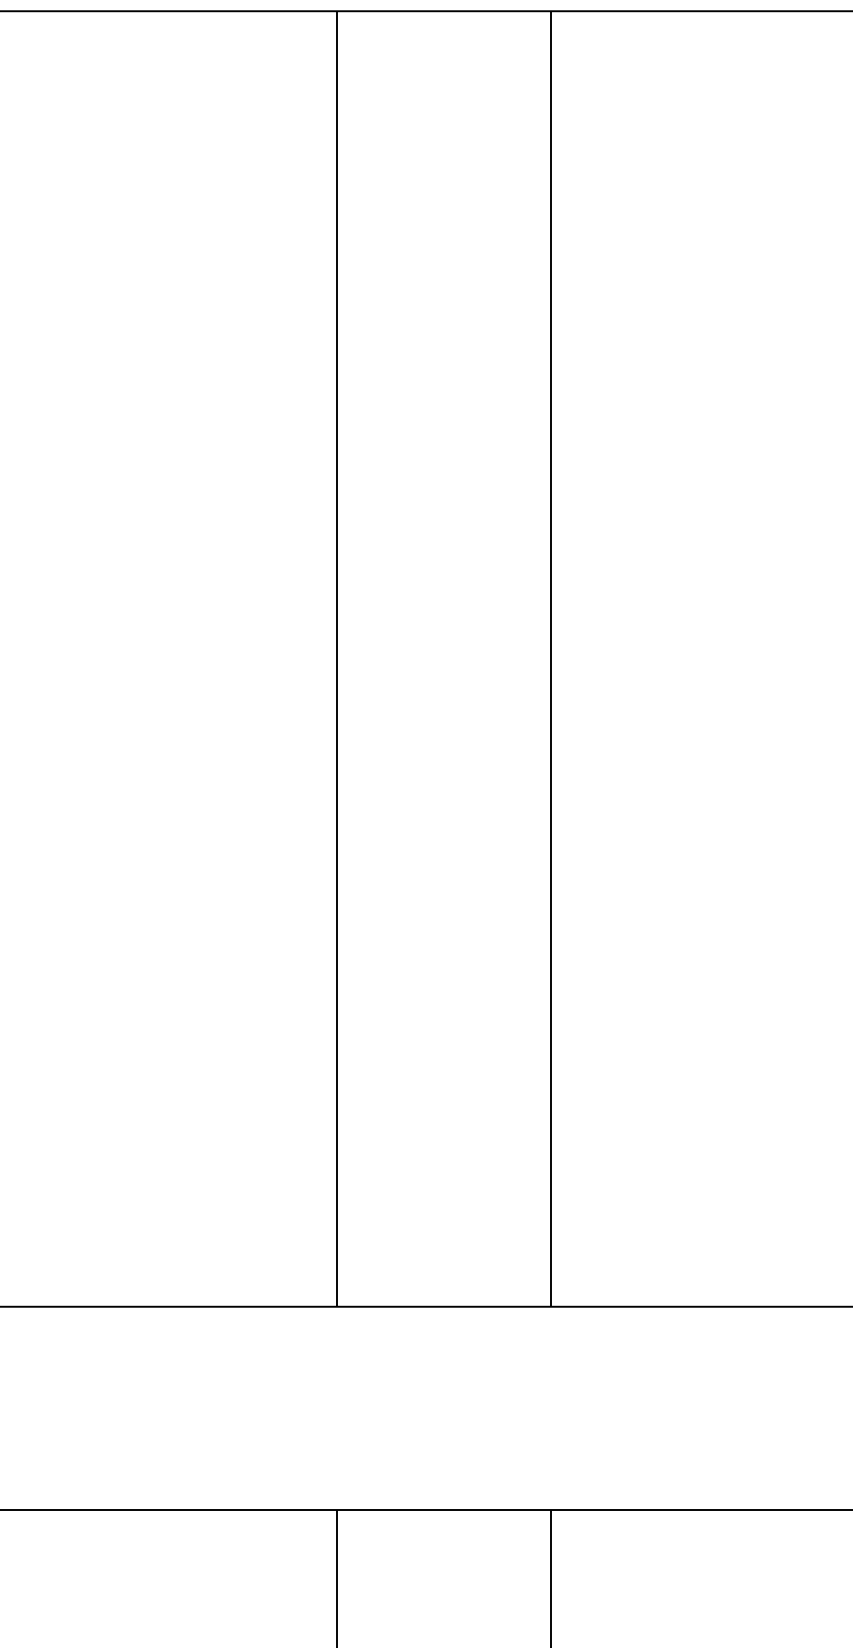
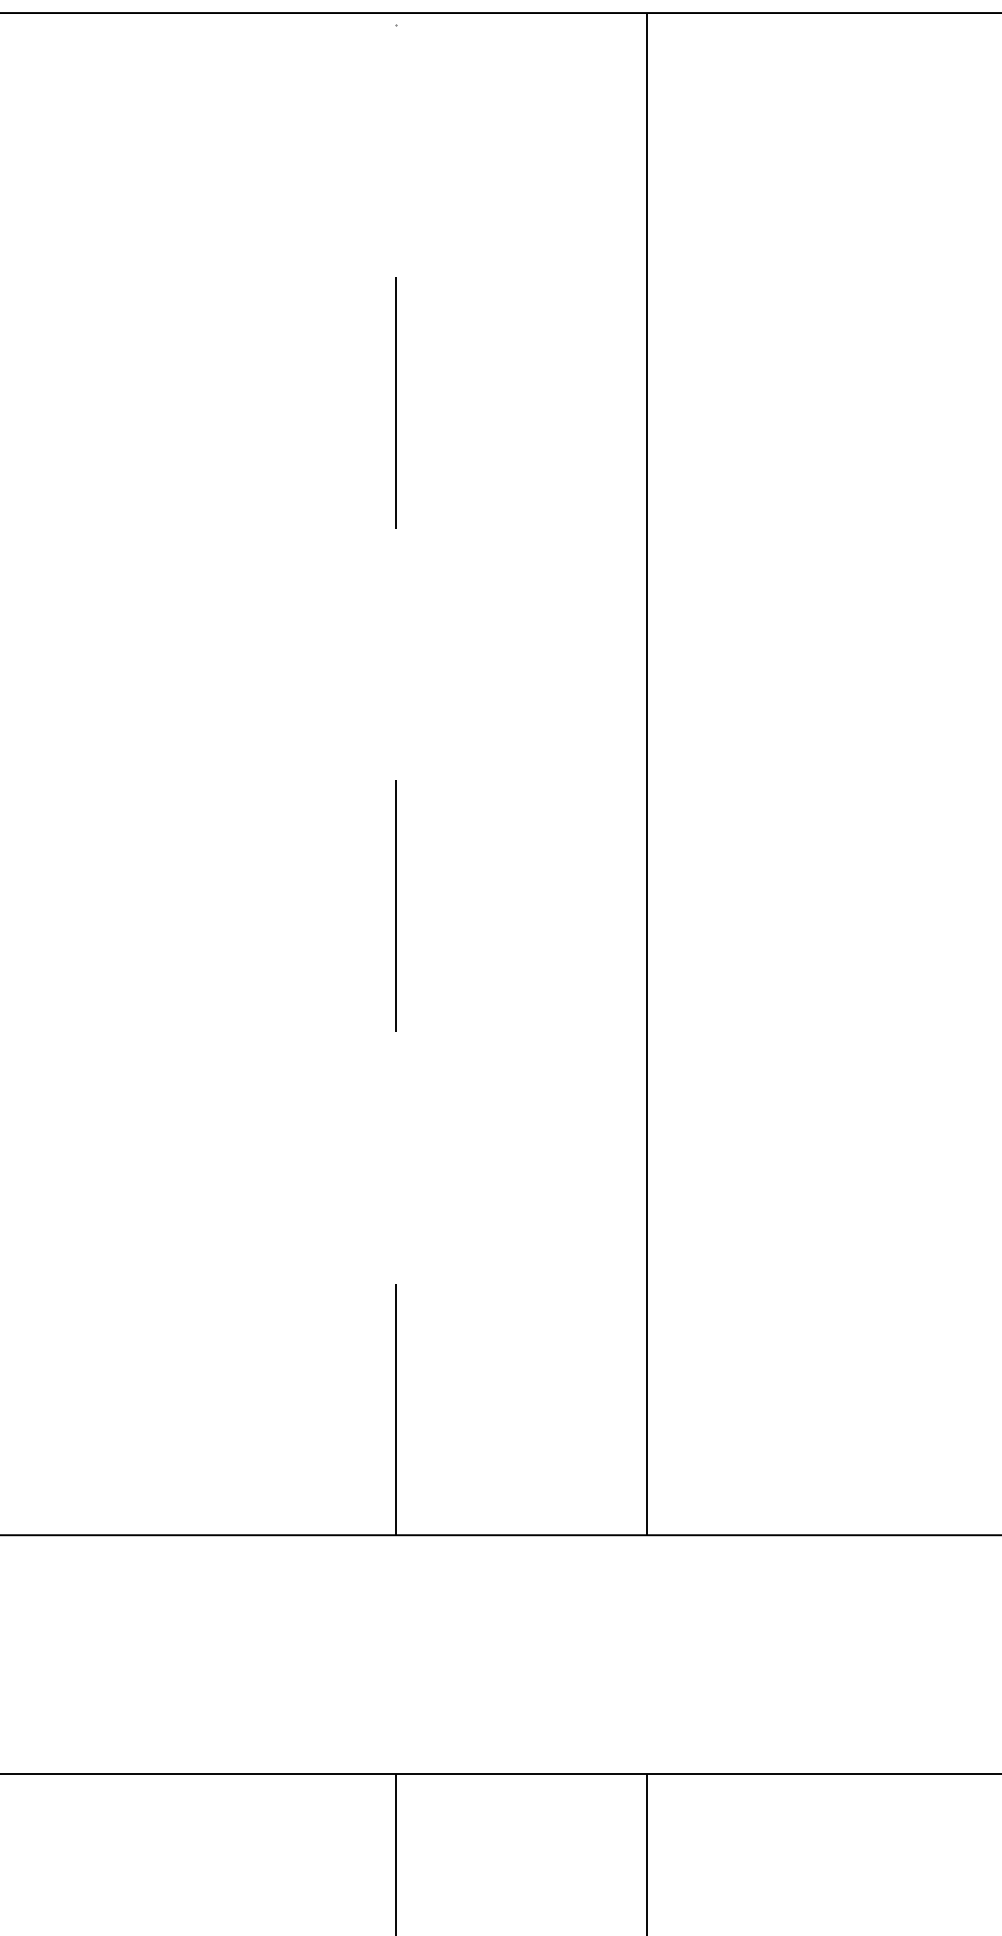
line: (336, 658) -> (395, 773), solid -> dashed

